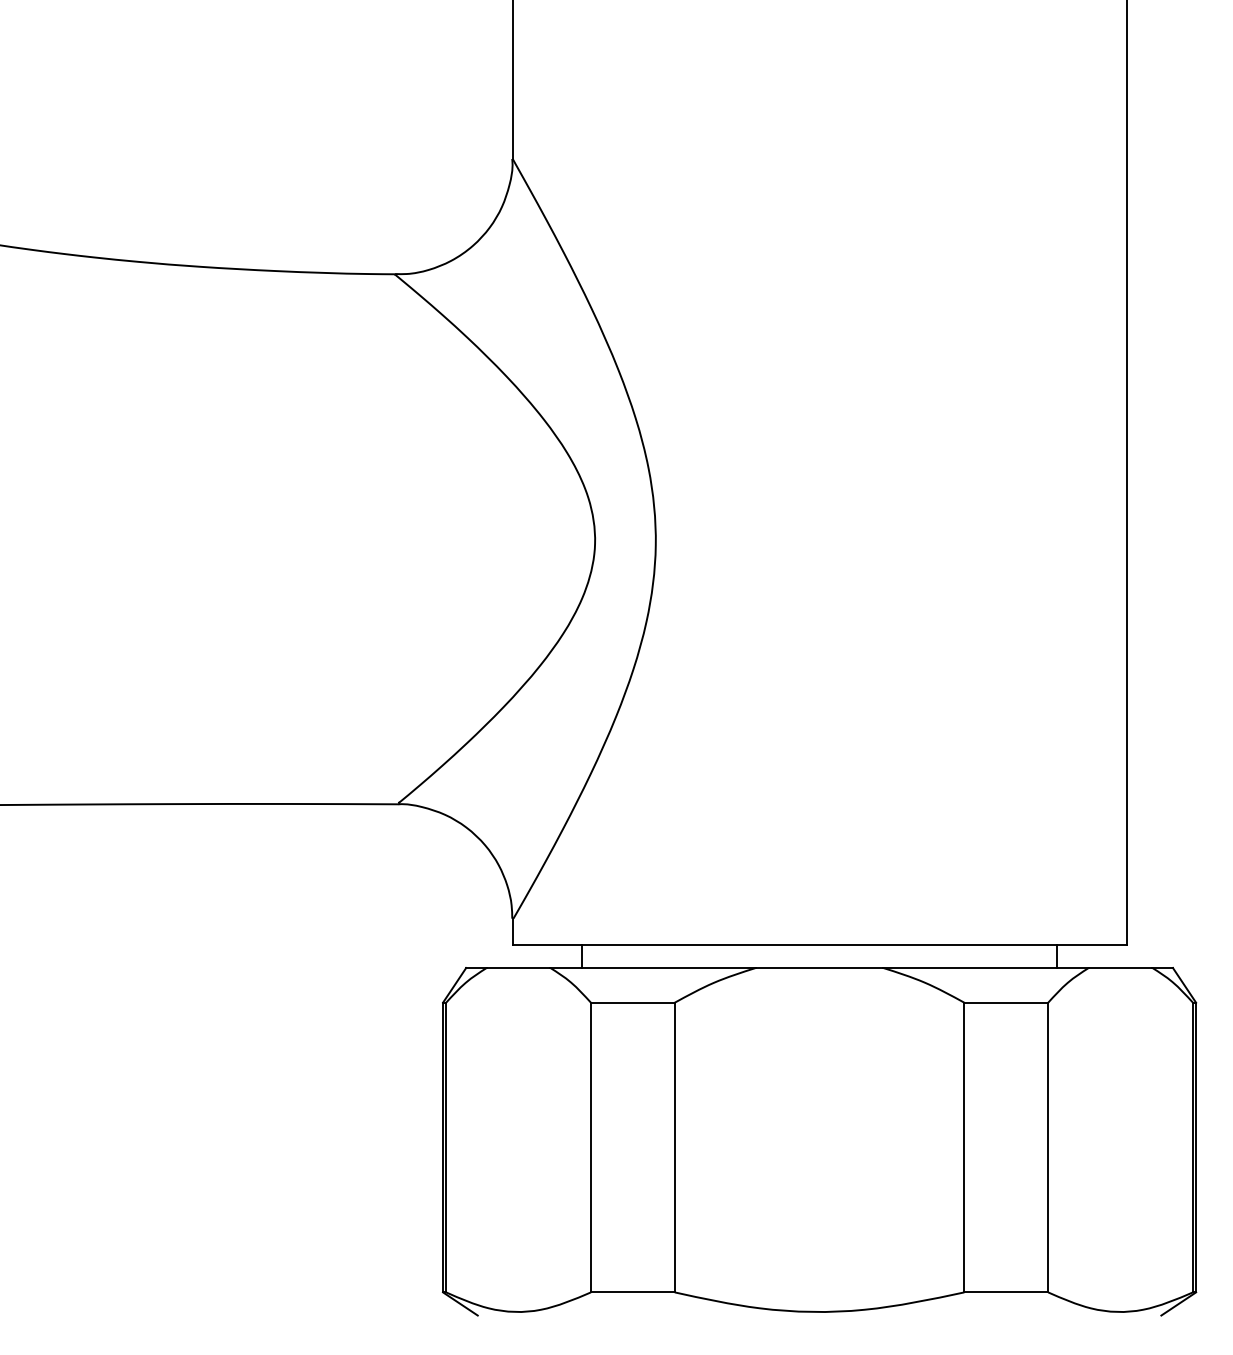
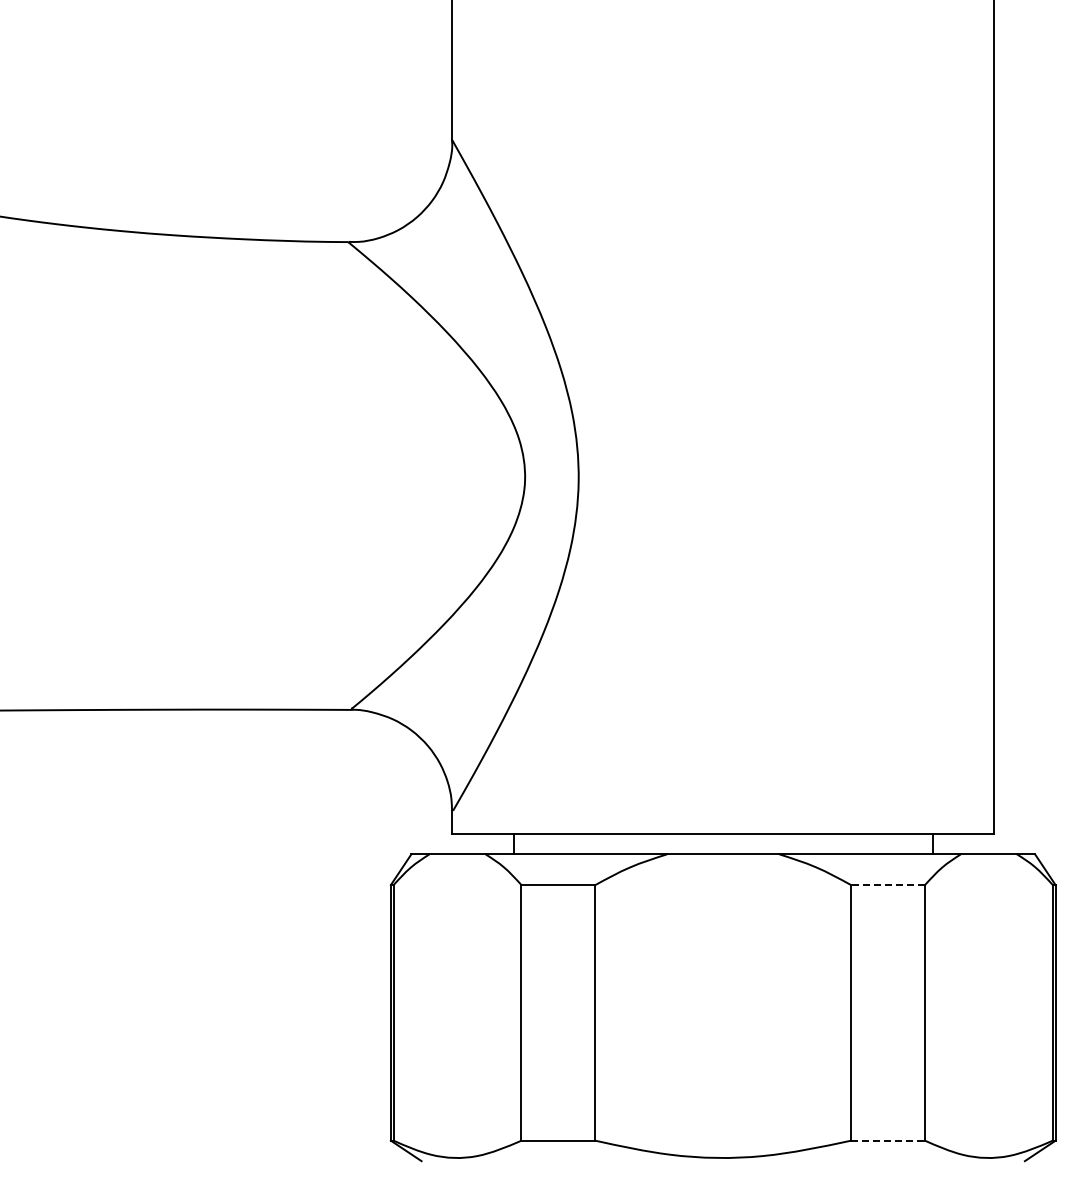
line: (1006, 1003) -> (888, 885), solid -> dashed
line: (1006, 1292) -> (888, 1140), solid -> dashed

